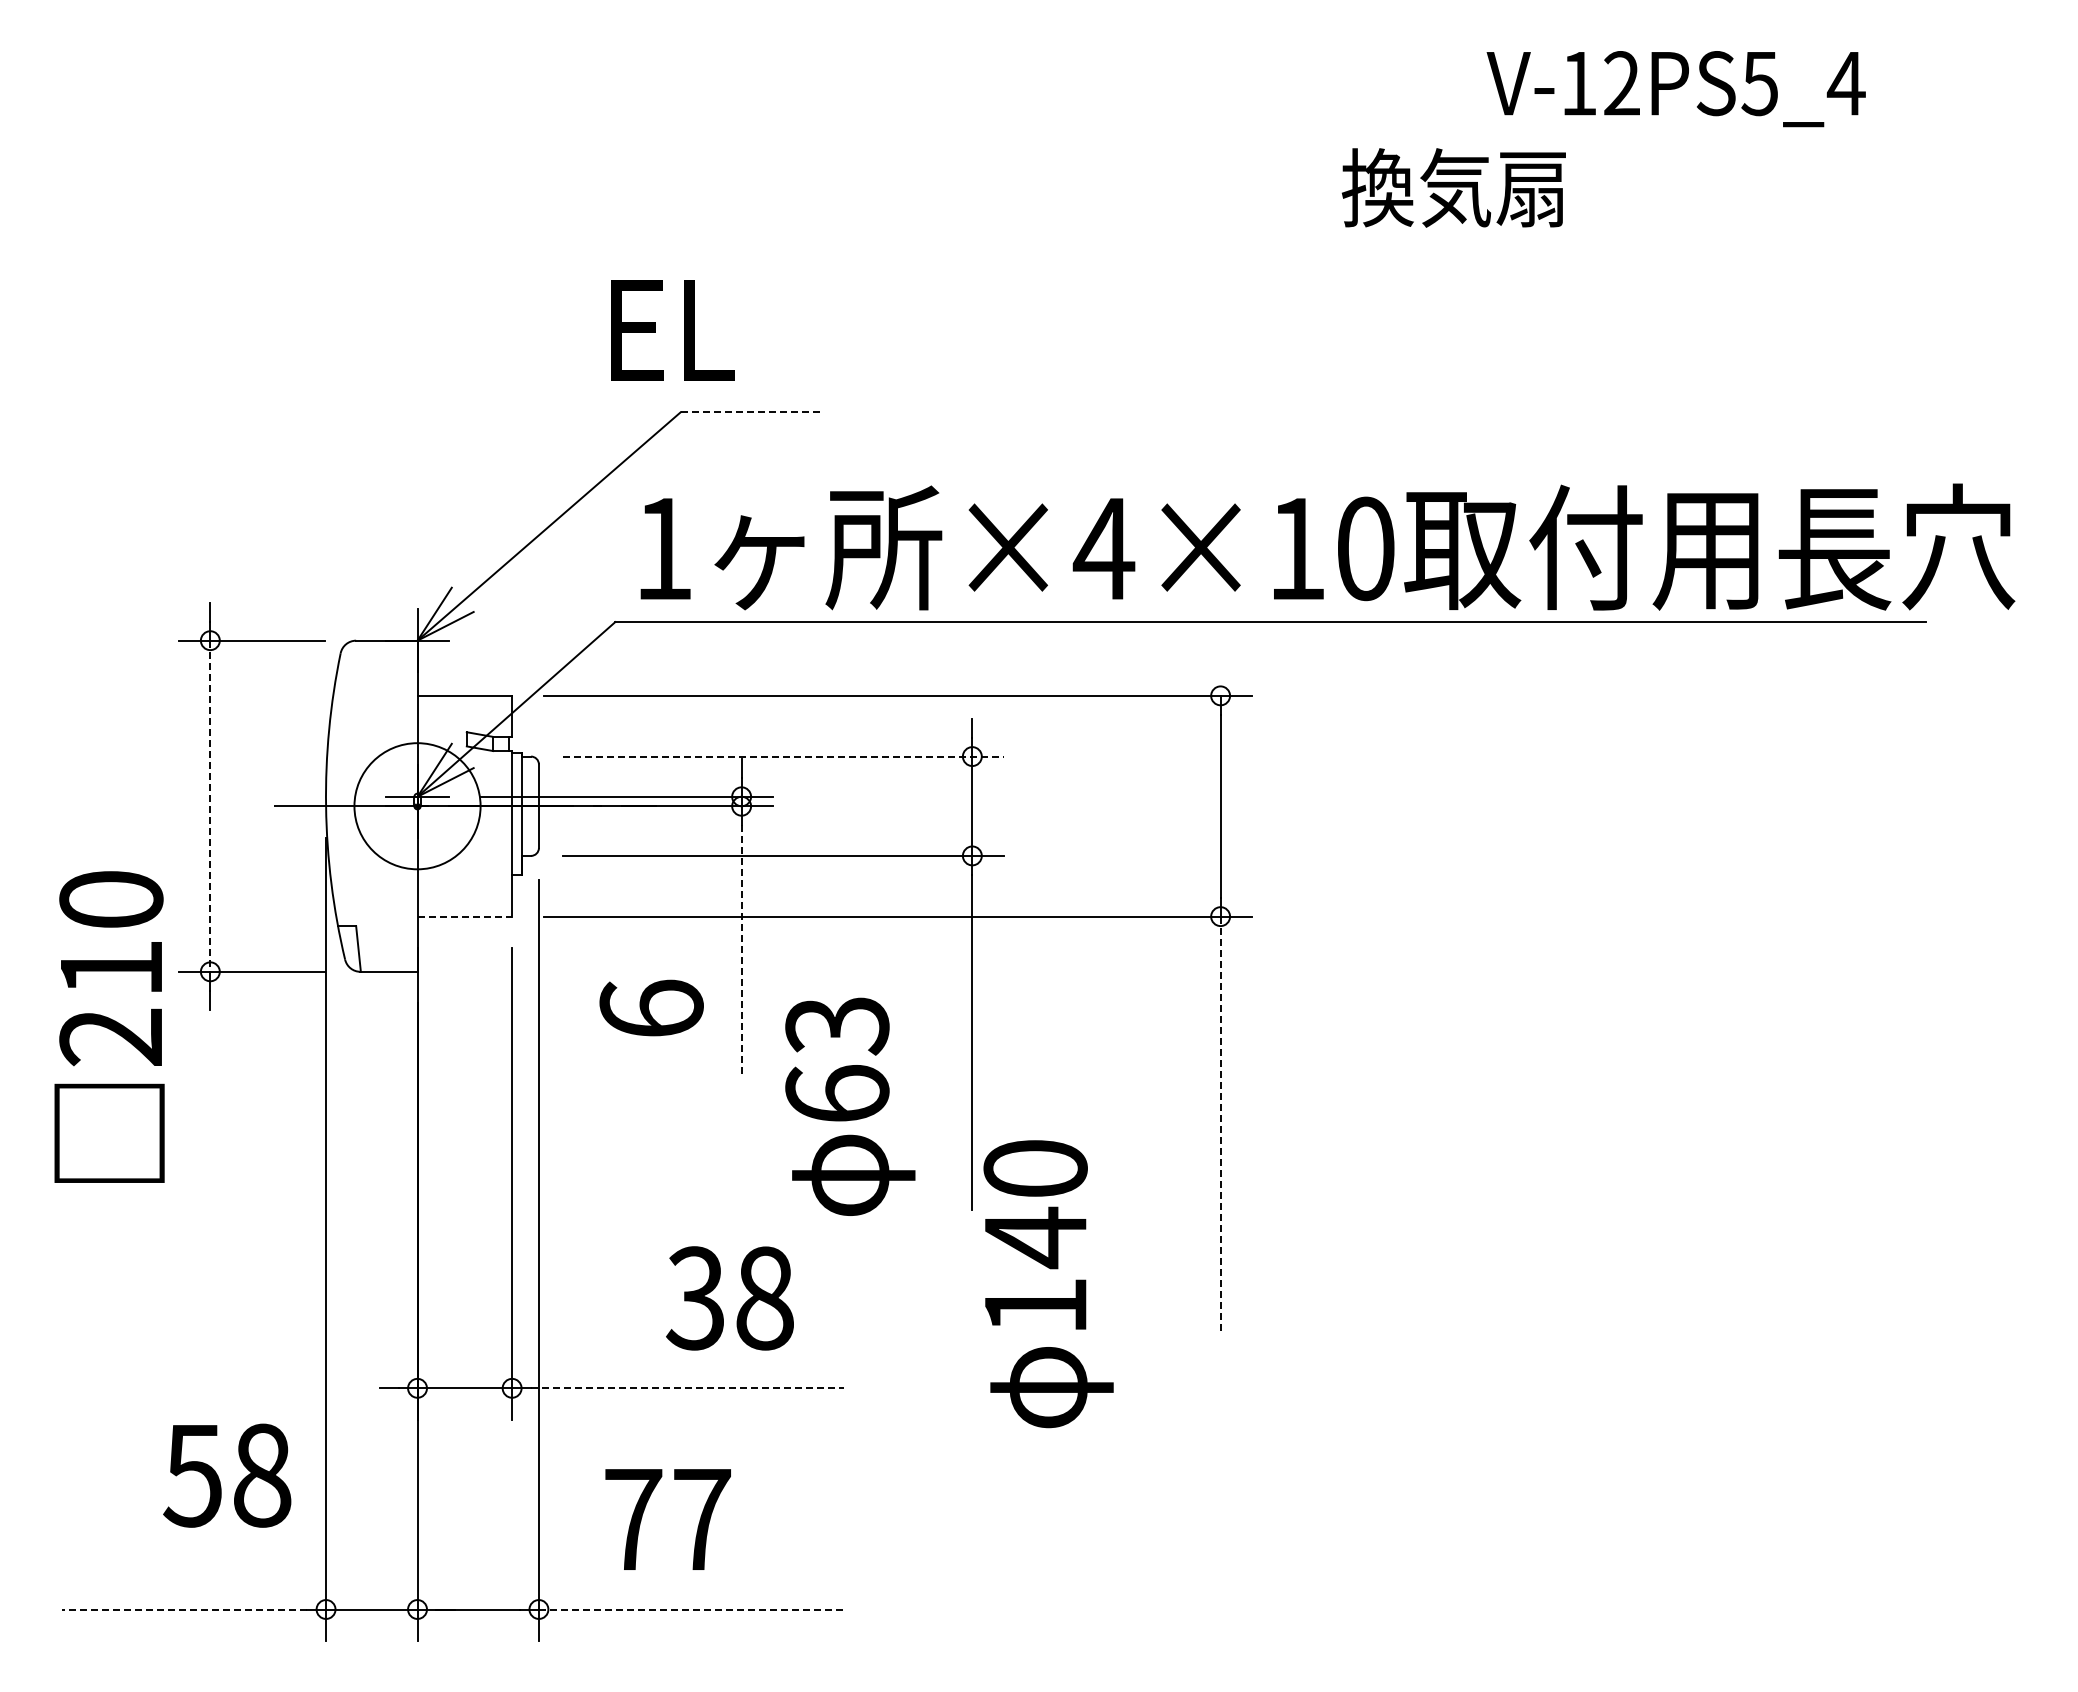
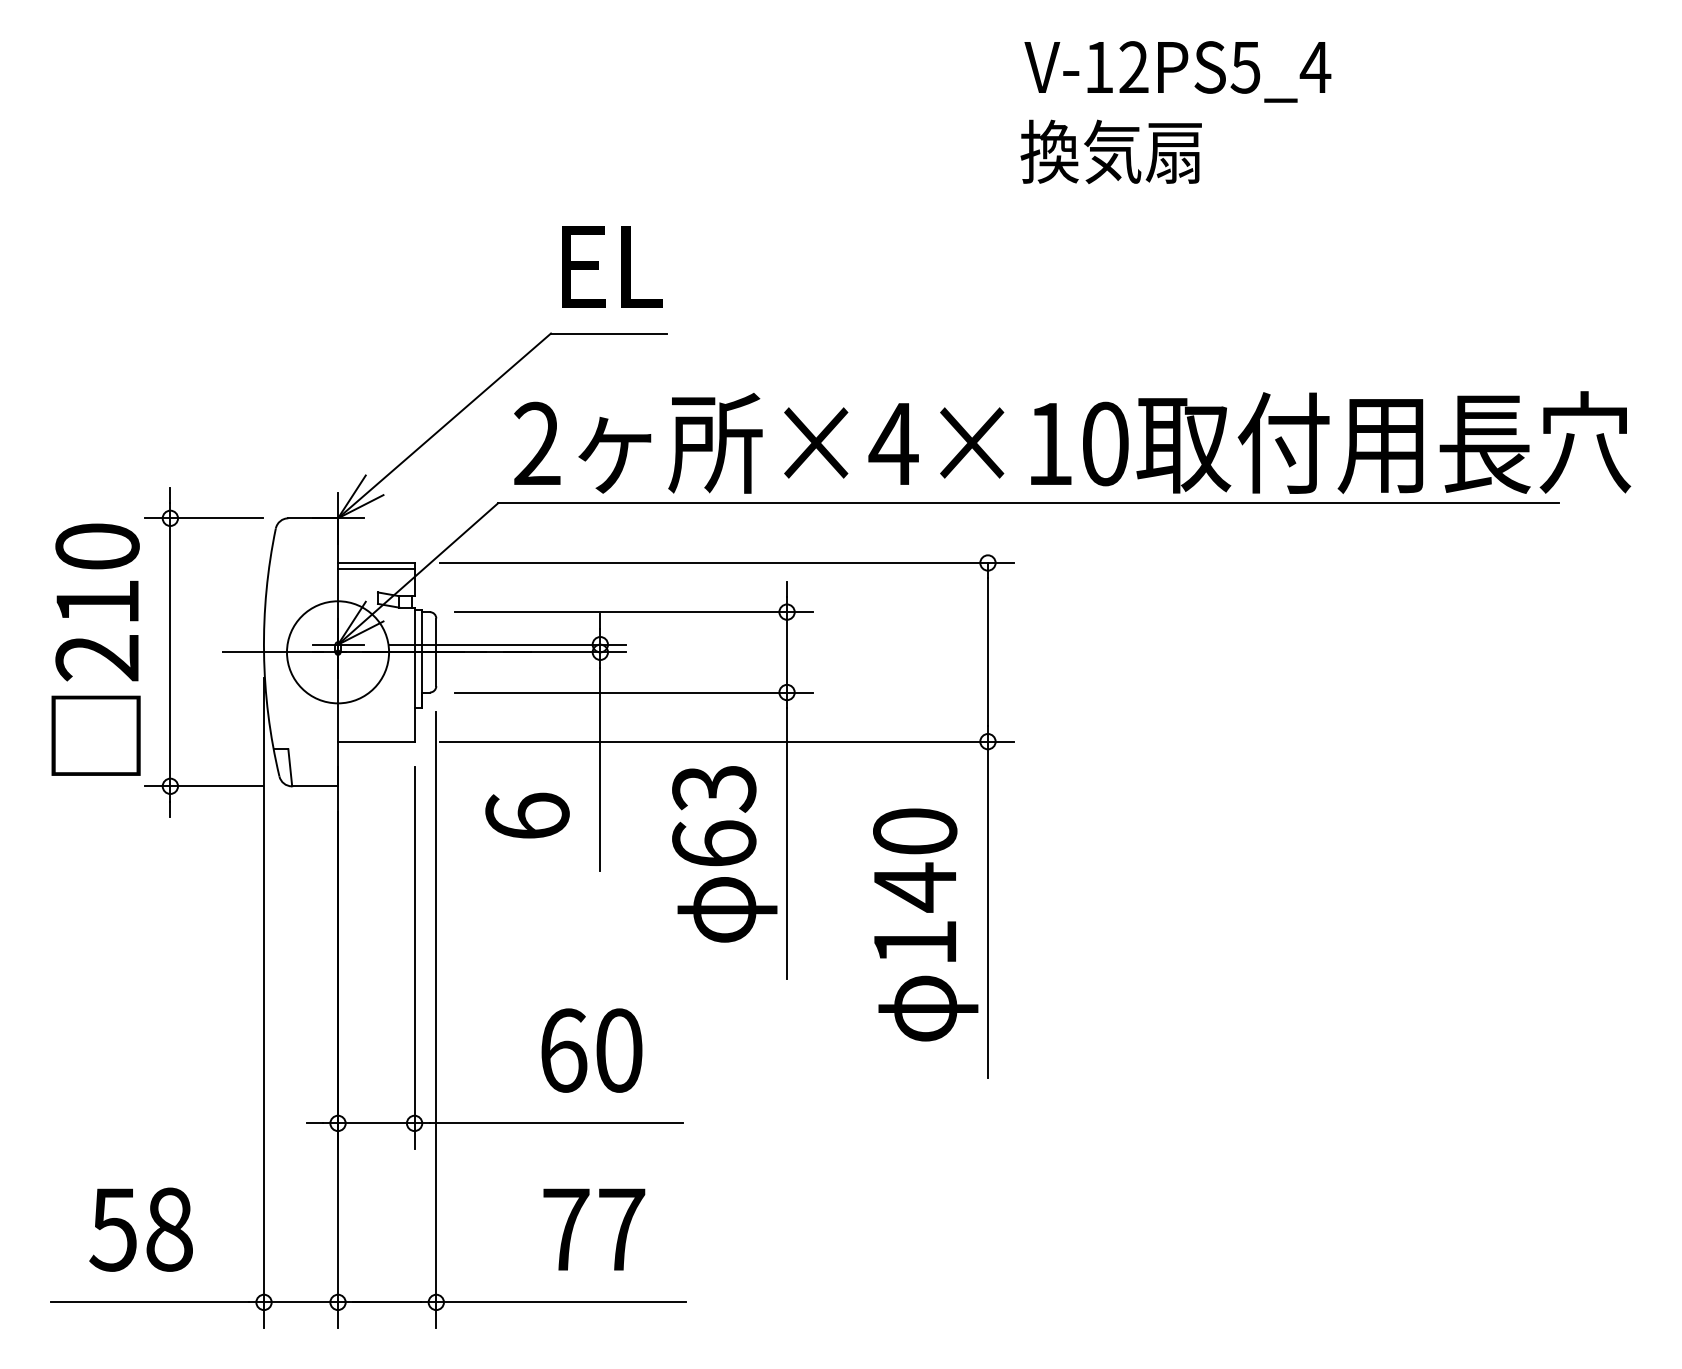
text: (1675, 89) -> (1177, 72), moved
text: (1453, 187) -> (1110, 151), moved
text: (672, 330) -> (612, 267), moved
line: (752, 412) -> (609, 333), dashed -> solid
text: (663, 547) -> (537, 442), 1 -> 2
line: (464, 703) -> (376, 569), added
line: (783, 756) -> (634, 612), dashed -> solid
line: (210, 806) -> (170, 652), dashed -> solid
line: (465, 916) -> (376, 741), dashed -> solid
line: (741, 950) -> (600, 769), dashed -> solid
text: (109, 1026) -> (96, 649), moved
text: (850, 1106) -> (724, 854), moved
line: (1220, 1124) -> (987, 909), dashed -> solid
text: (1048, 1284) -> (925, 925), moved
text: (729, 1298) -> (590, 1050), 38 -> 60
line: (687, 1388) -> (556, 1123), dashed -> solid
text: (227, 1475) -> (141, 1229), moved
text: (667, 1519) -> (593, 1229), moved
line: (184, 1609) -> (149, 1302), dashed -> solid
line: (693, 1609) -> (561, 1302), dashed -> solid

